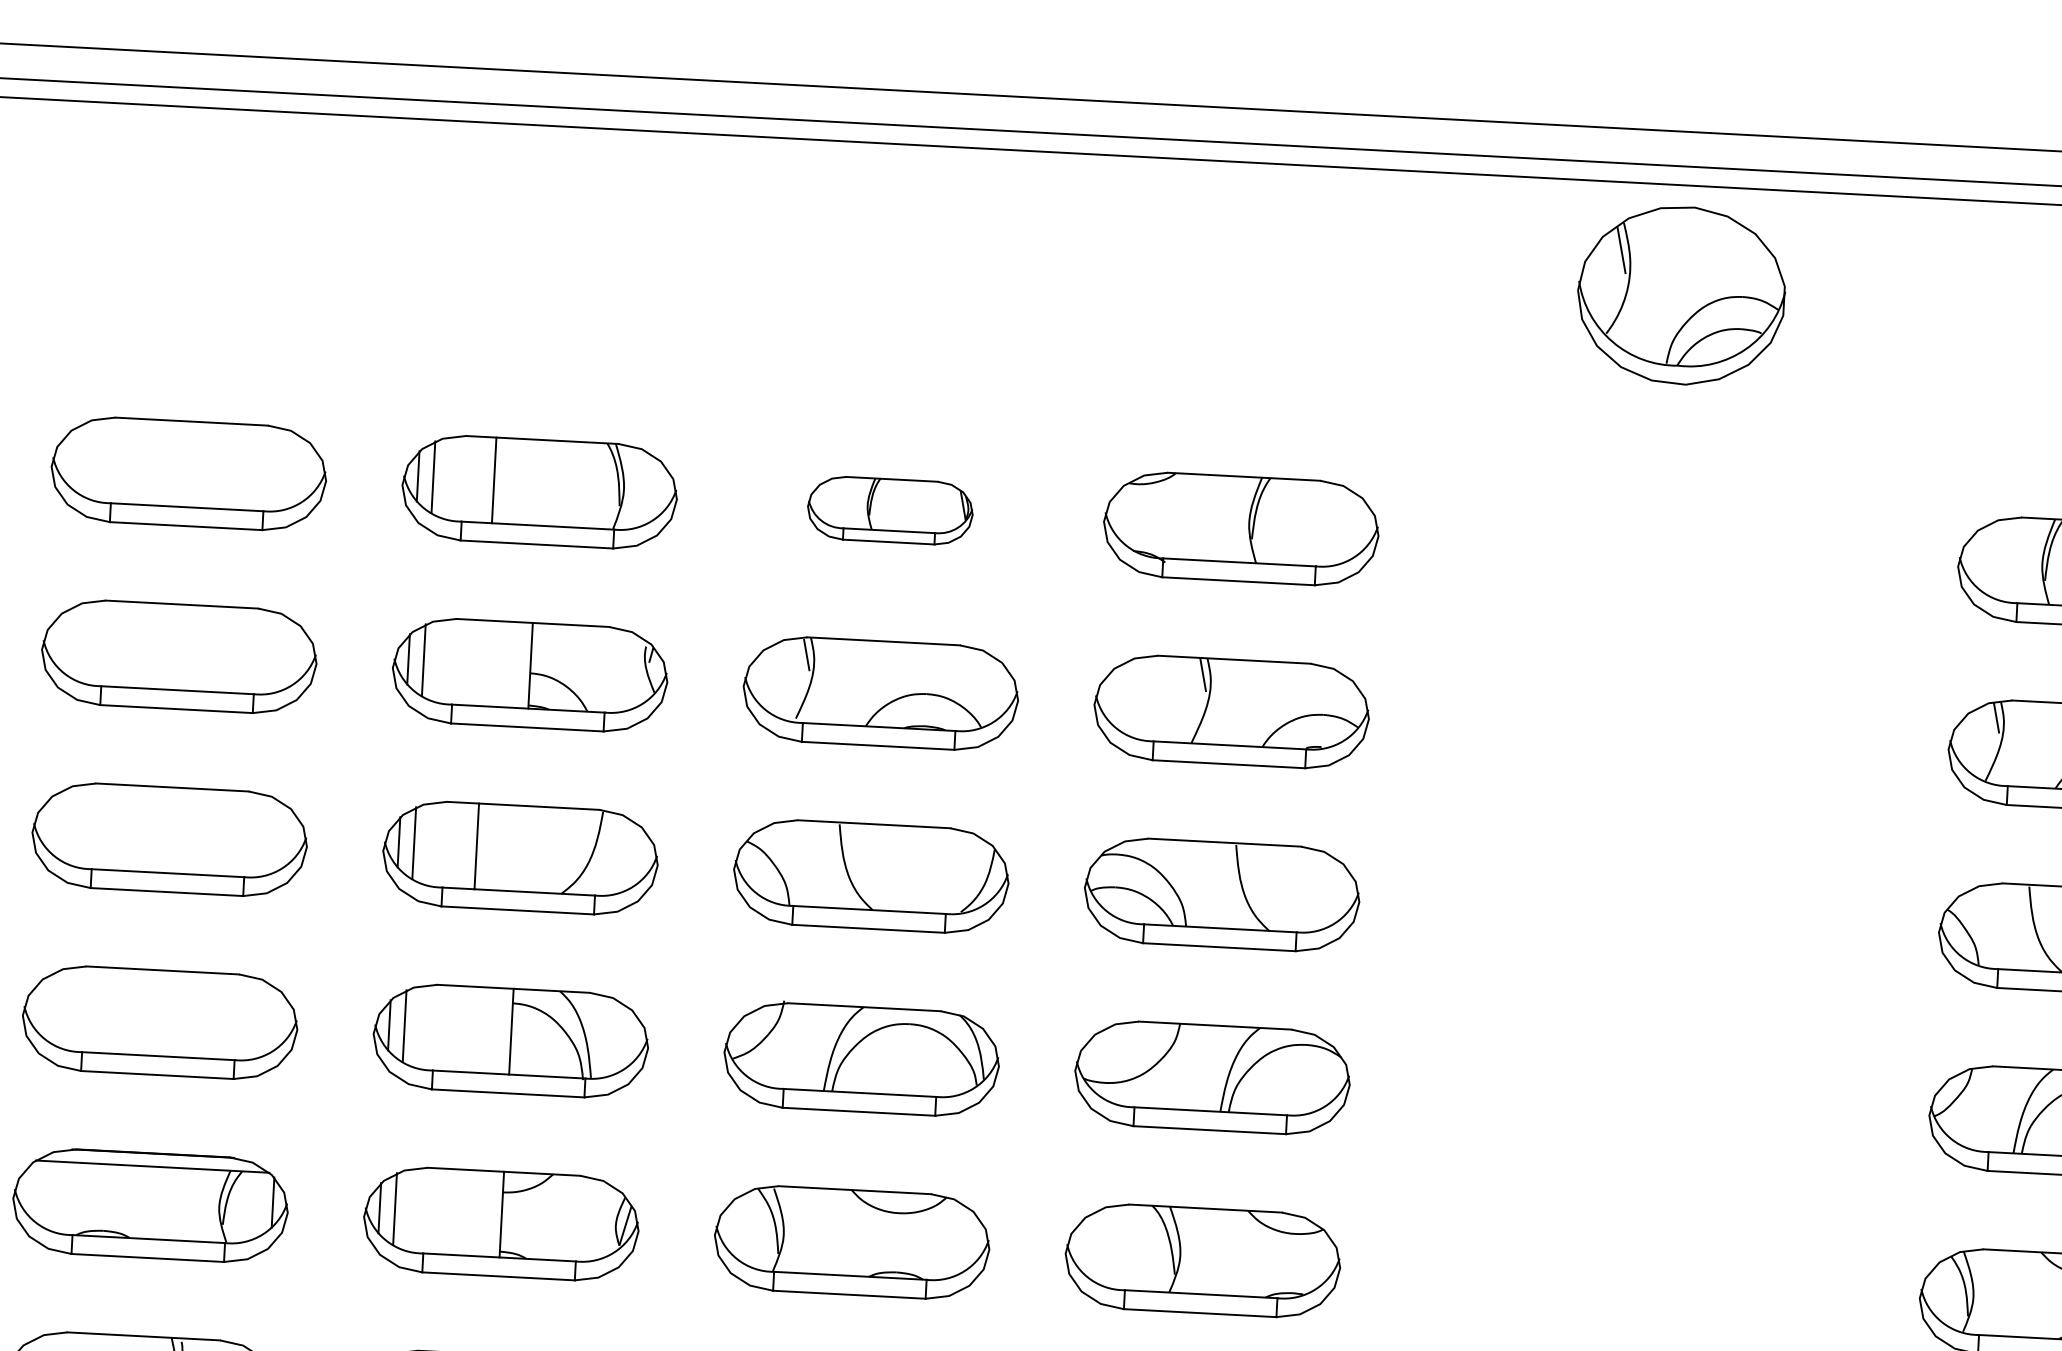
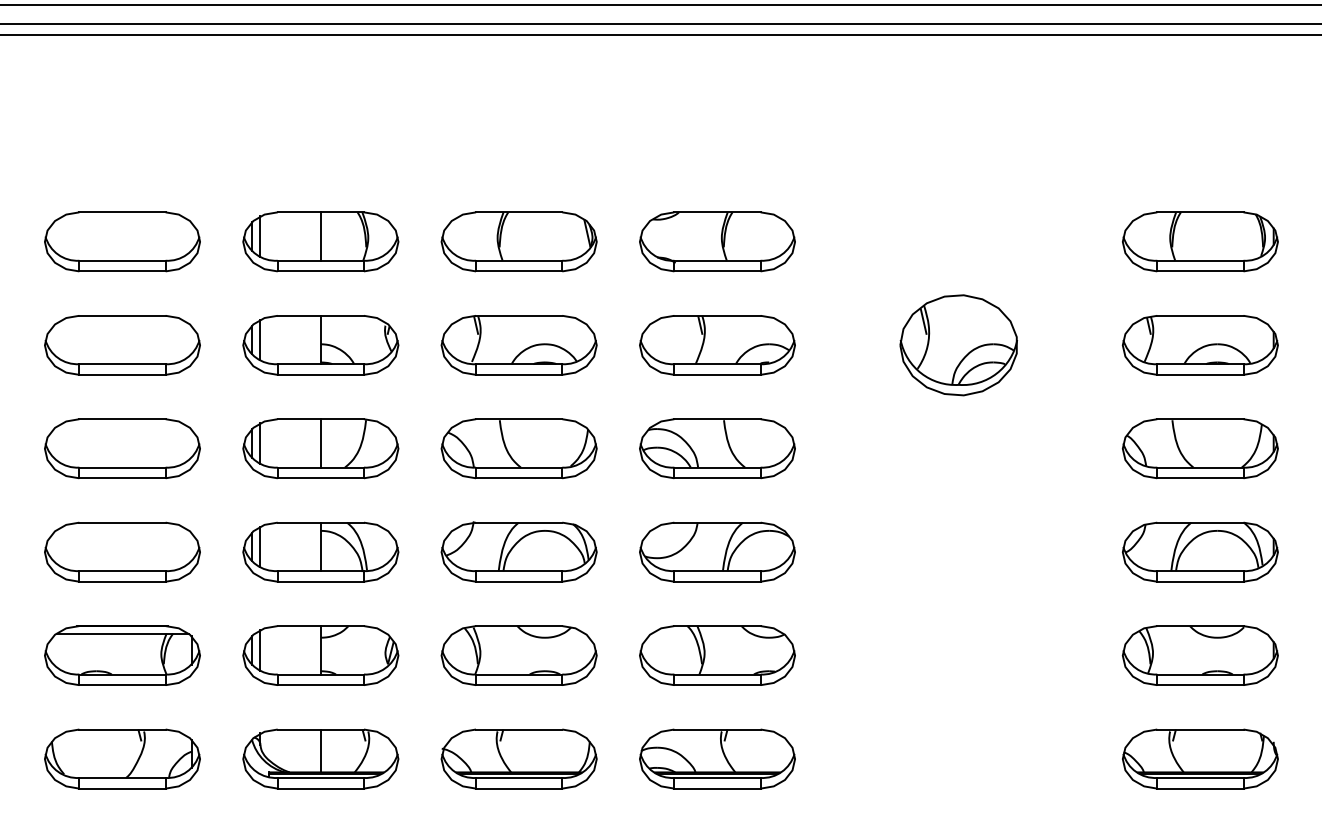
part: (1680, 295) -> (958, 345), moved
line: (493, 480) -> (320, 236), moved
part: (889, 509) -> (518, 241), size x1.67
line: (476, 846) -> (320, 443), moved

